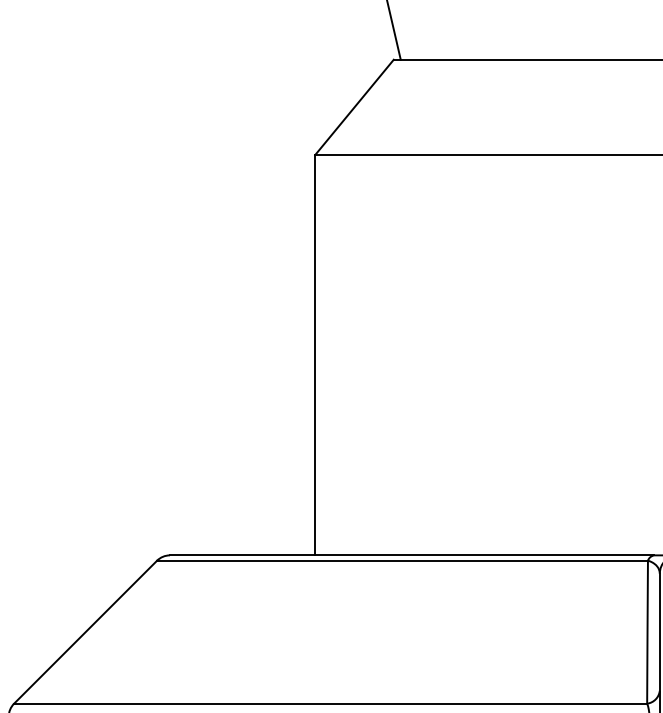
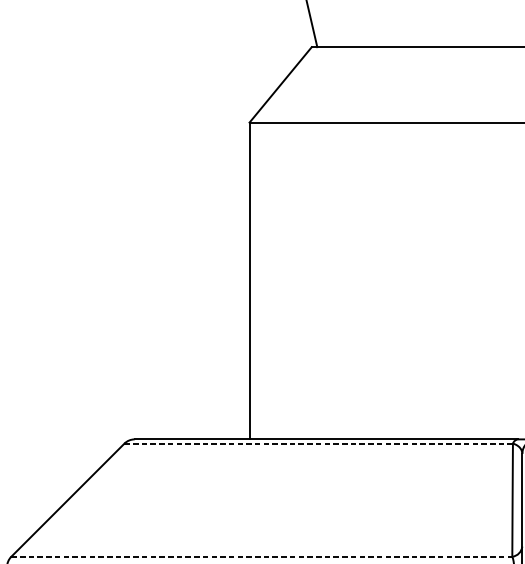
line: (402, 560) -> (318, 443), solid -> dashed
line: (330, 703) -> (261, 556), solid -> dashed

